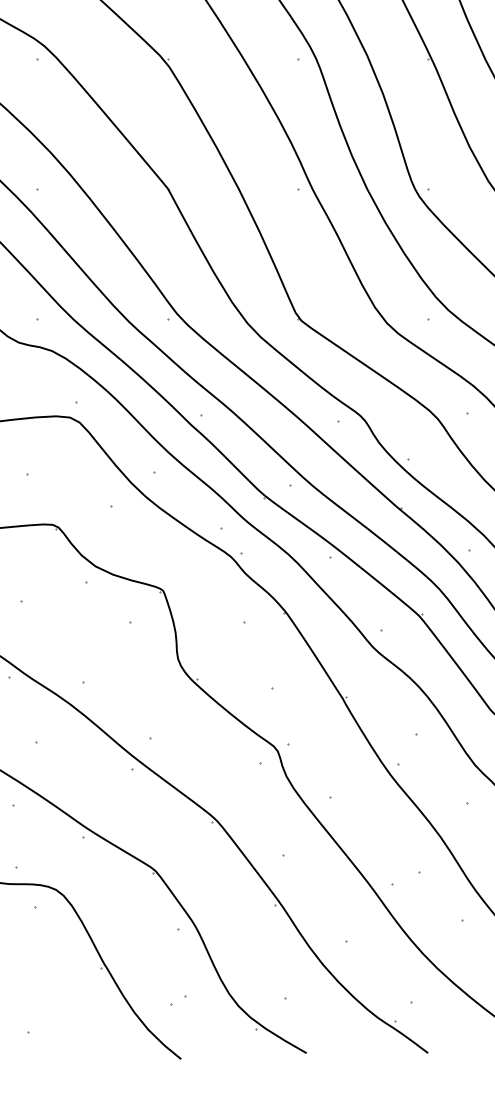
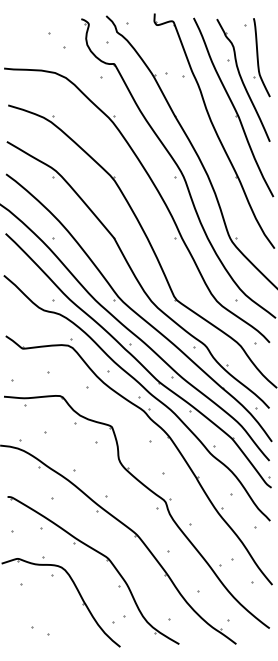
part: (177, 1000) -> (118, 619), size x1.6

